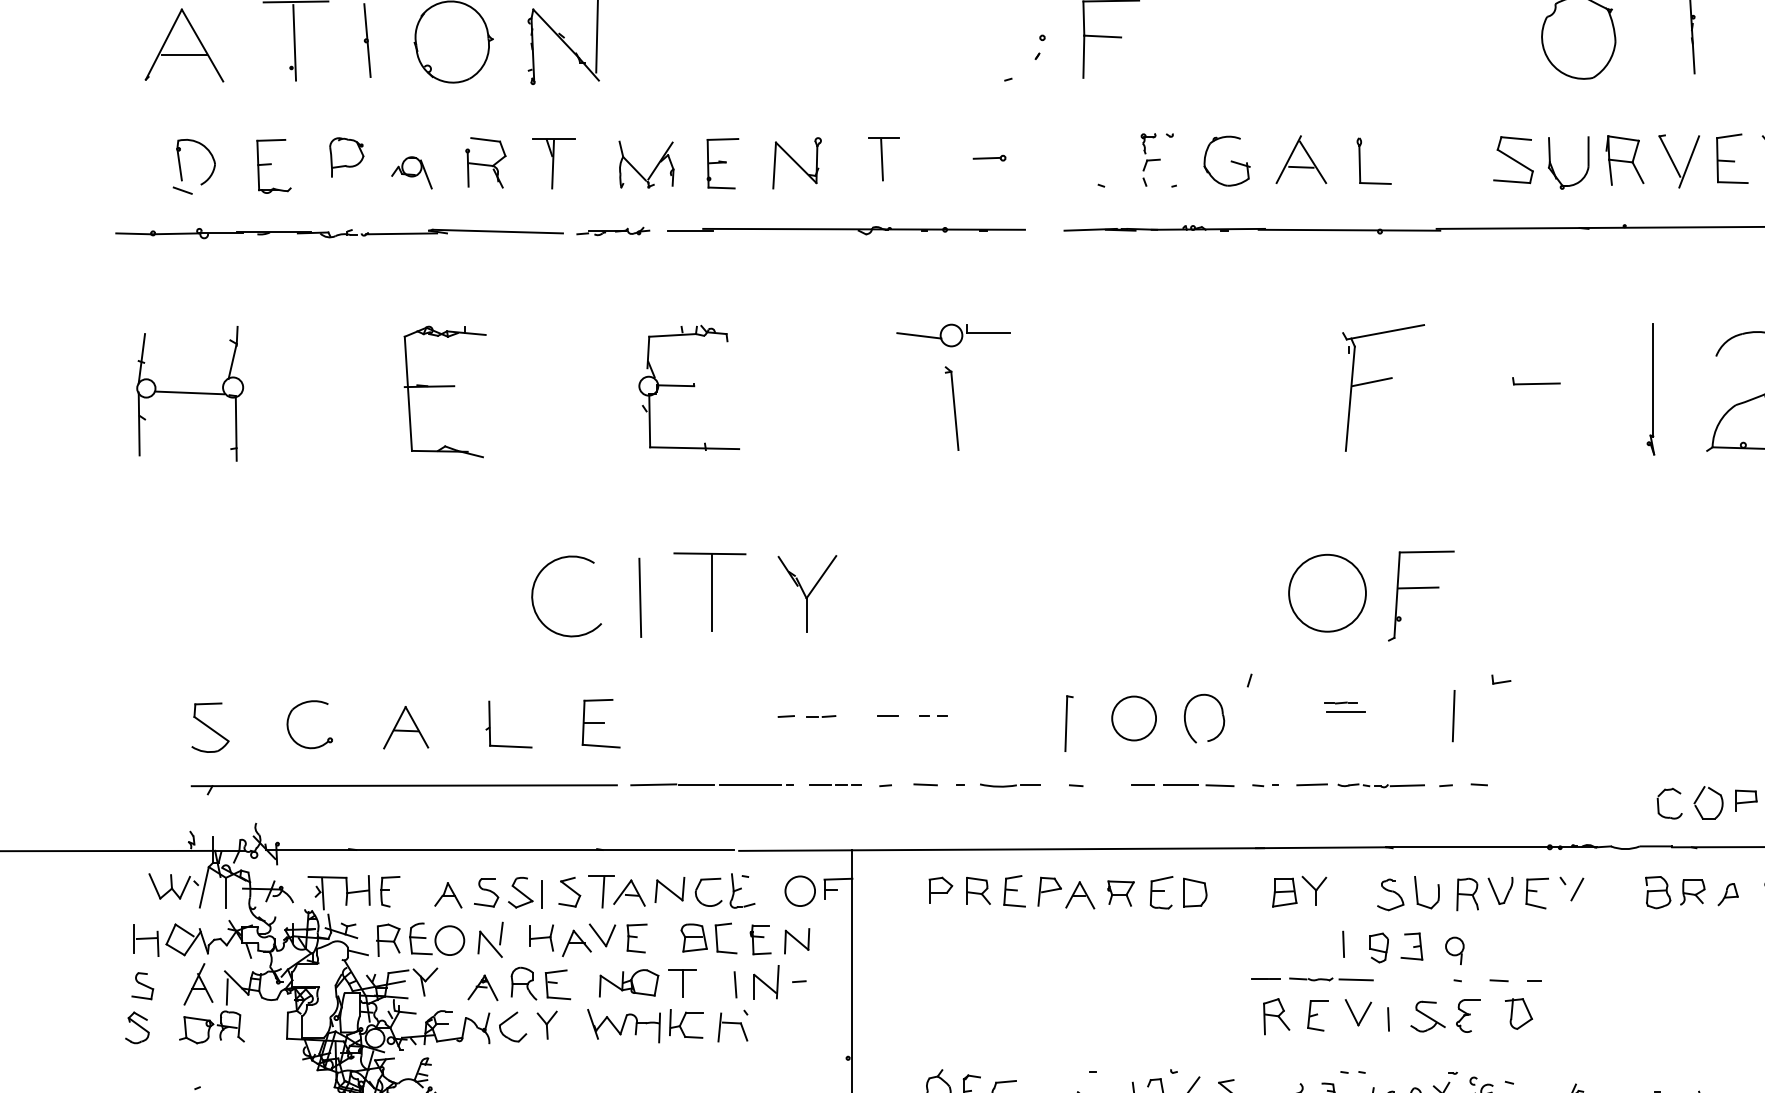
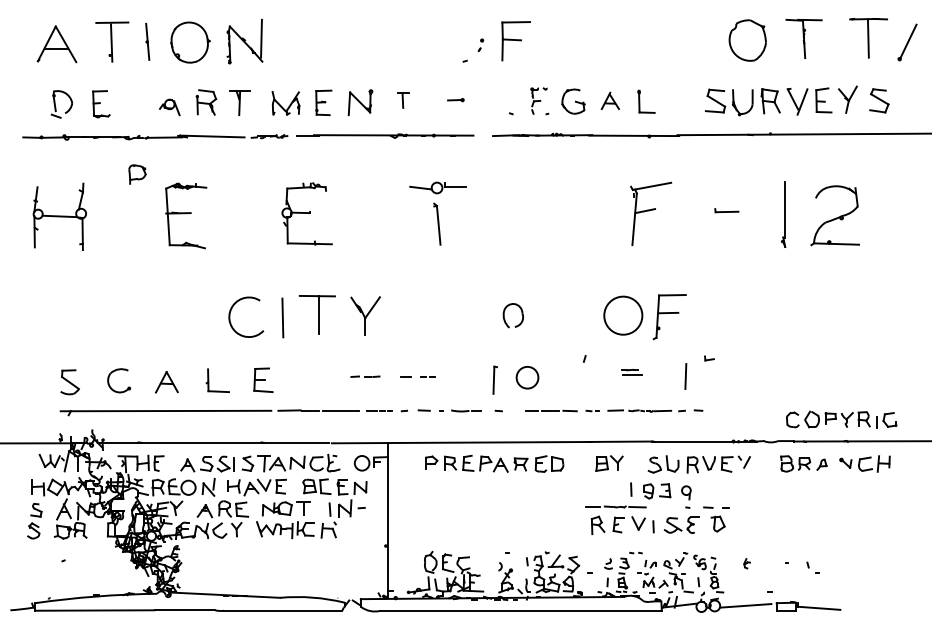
part: (346, 156) -> (137, 174), moved
part: (883, 158) -> (403, 100), size x0.7
part: (1301, 158) -> (610, 100), size x0.7
part: (1186, 718) -> (504, 315), moved

